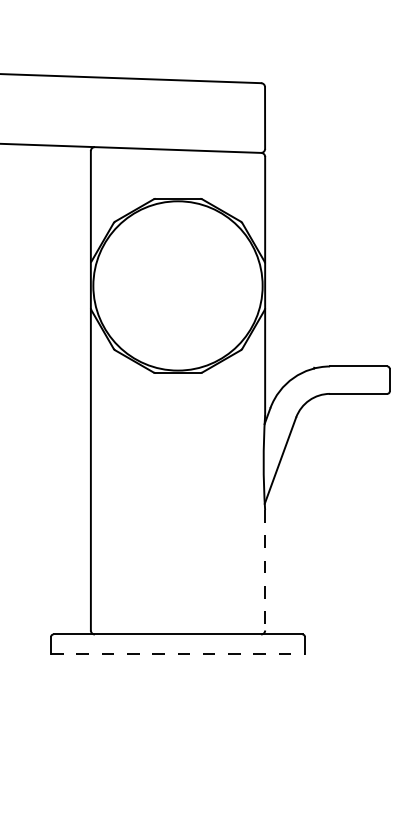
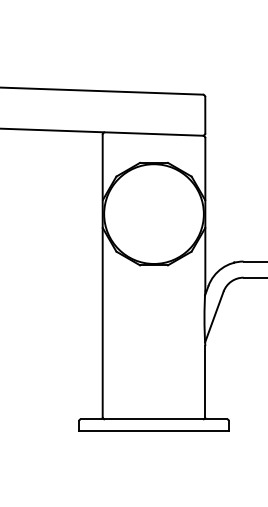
line: (265, 571) -> (205, 382), dashed -> solid
line: (178, 655) -> (154, 431), dashed -> solid

